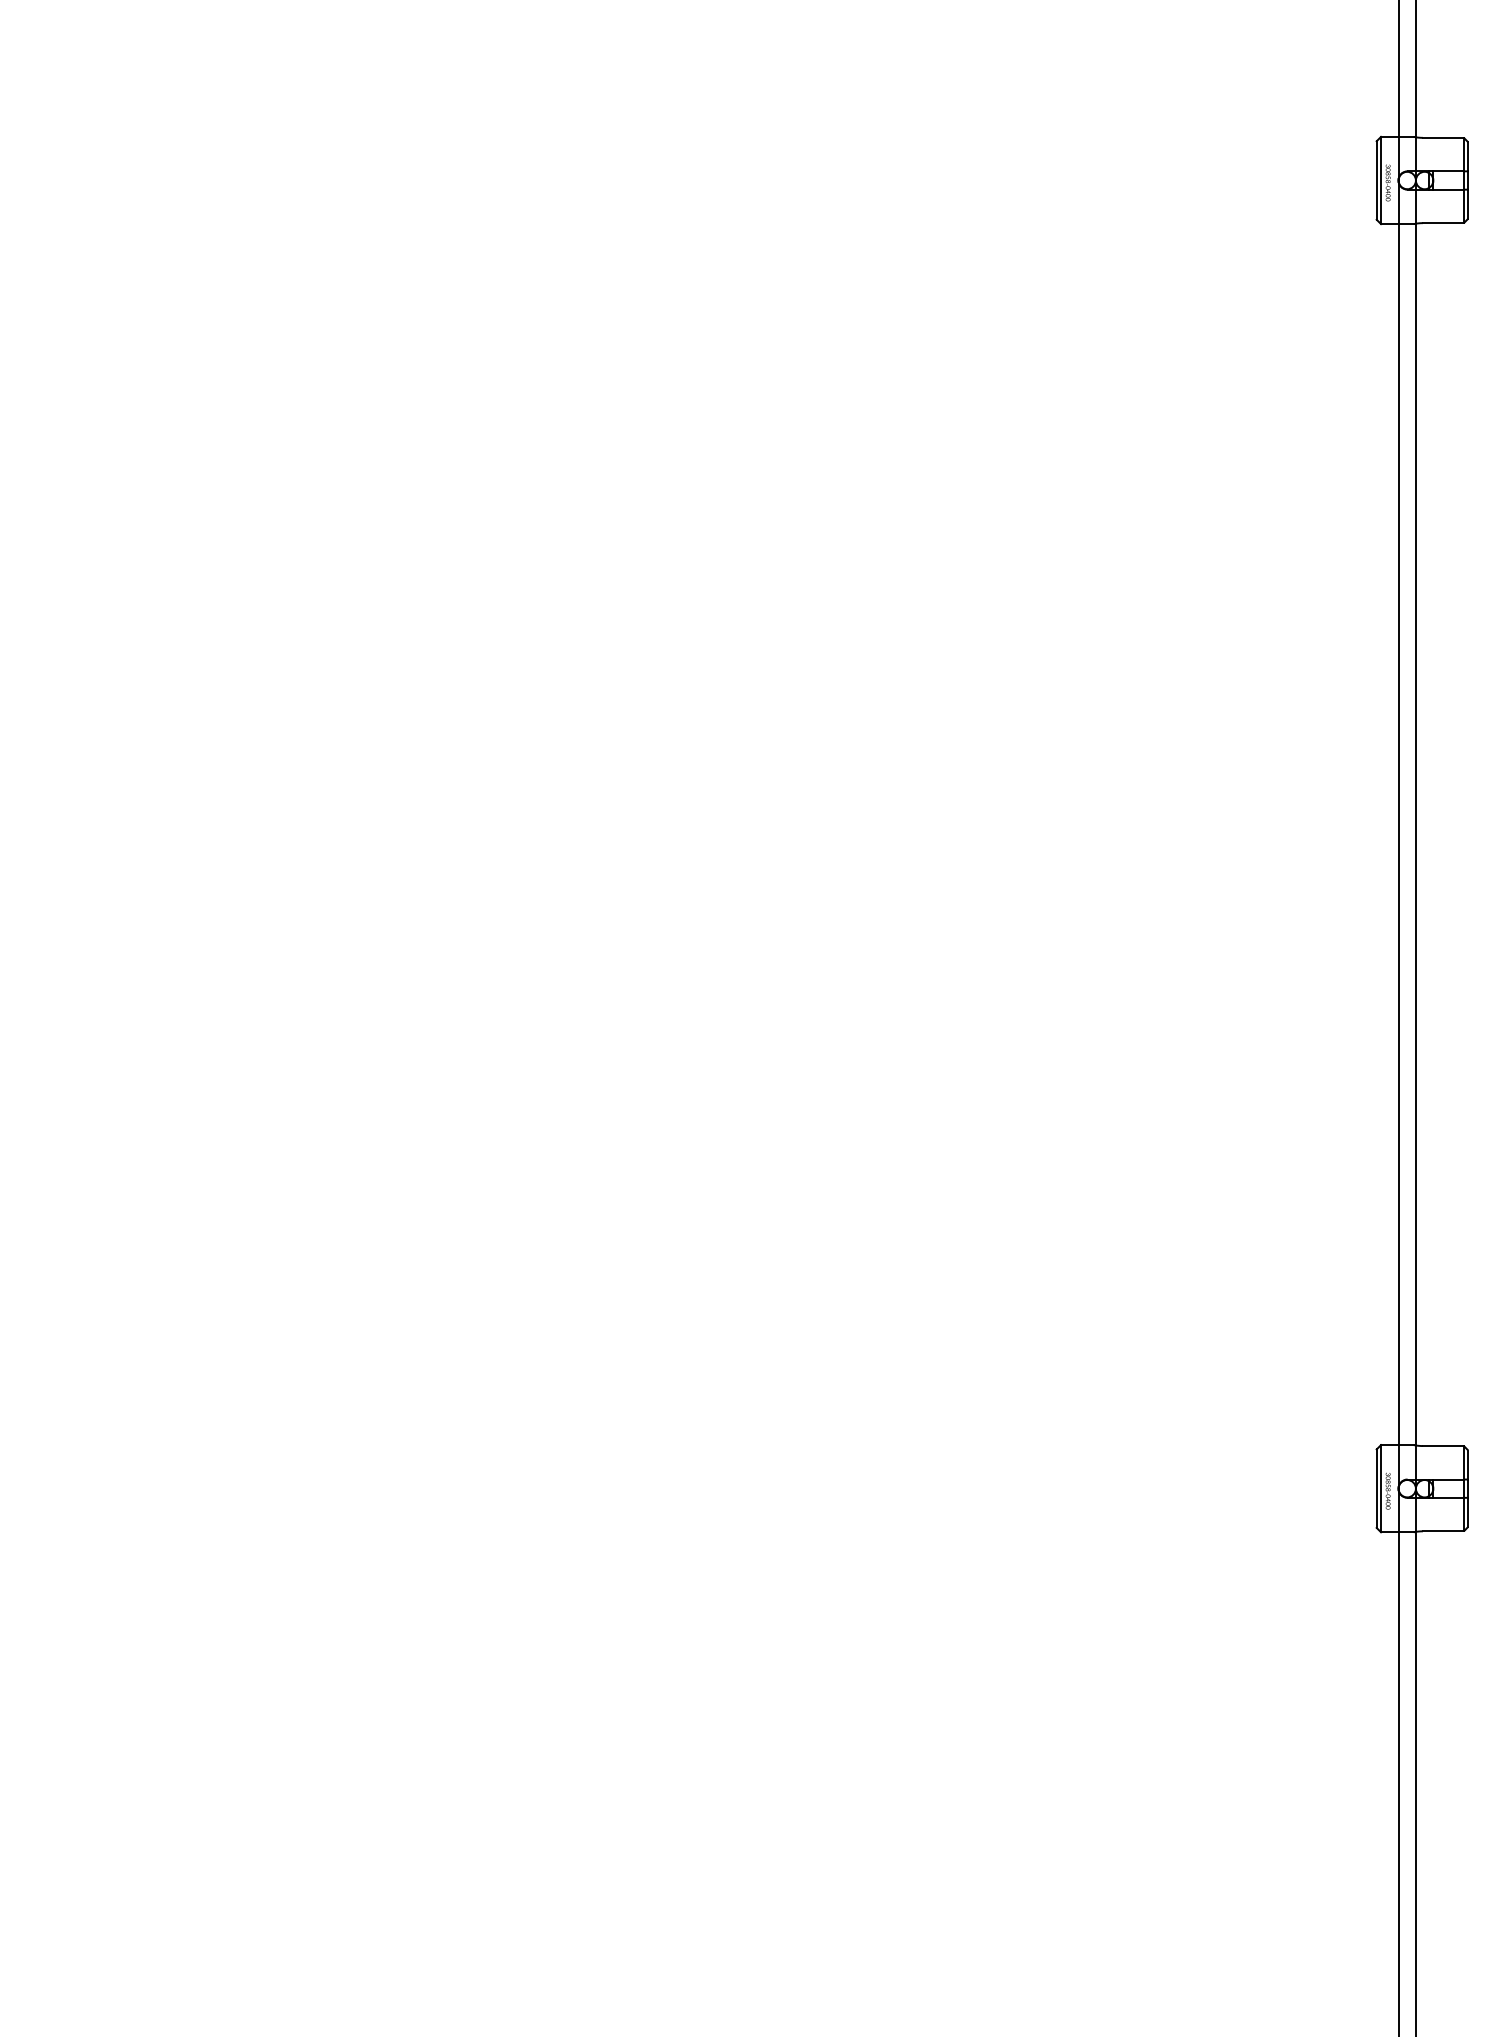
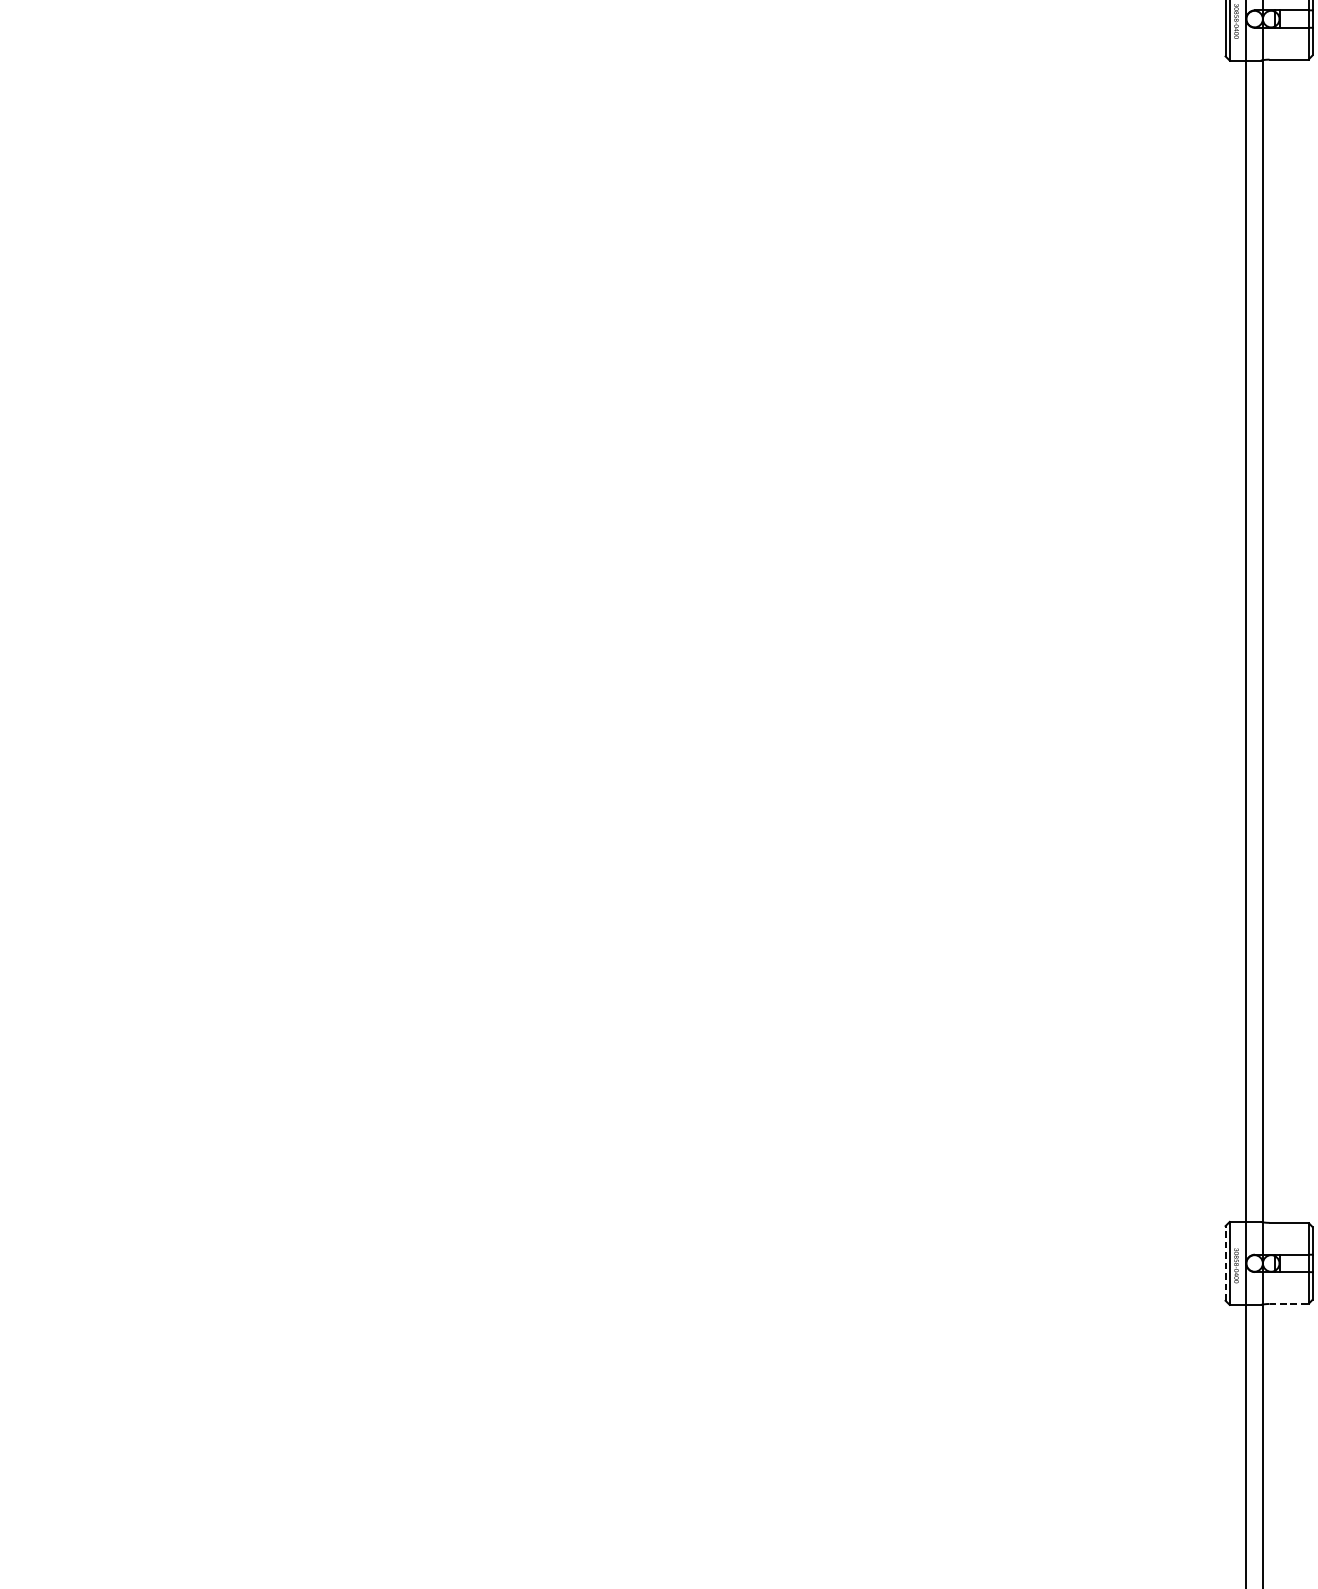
line: (1376, 1488) -> (1225, 1263), solid -> dashed
line: (1443, 1531) -> (1289, 1304), solid -> dashed

